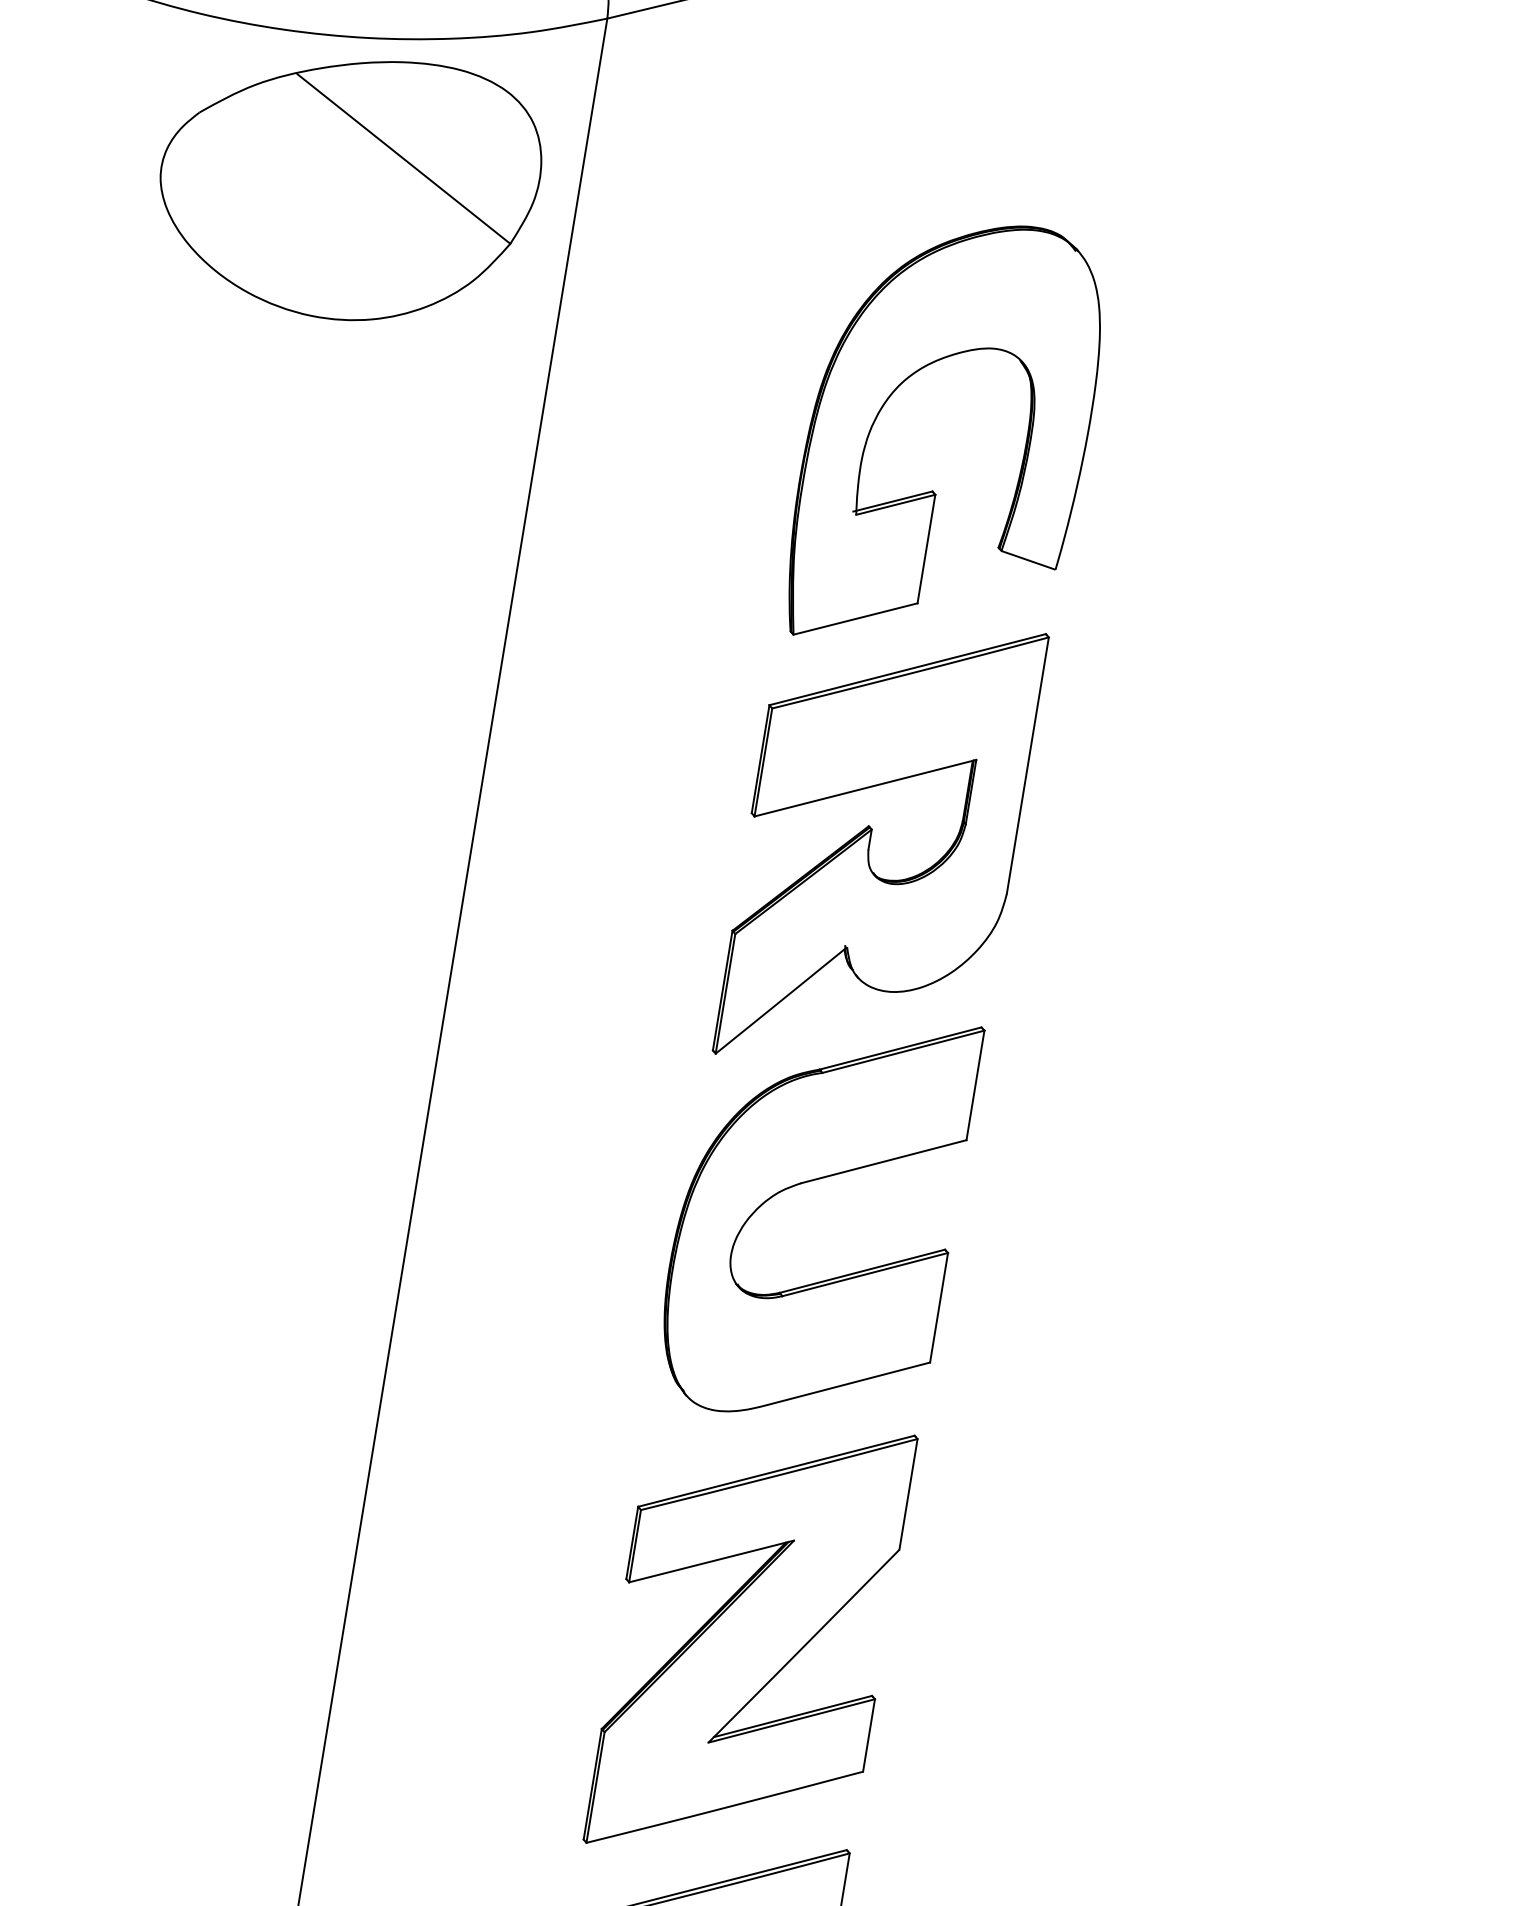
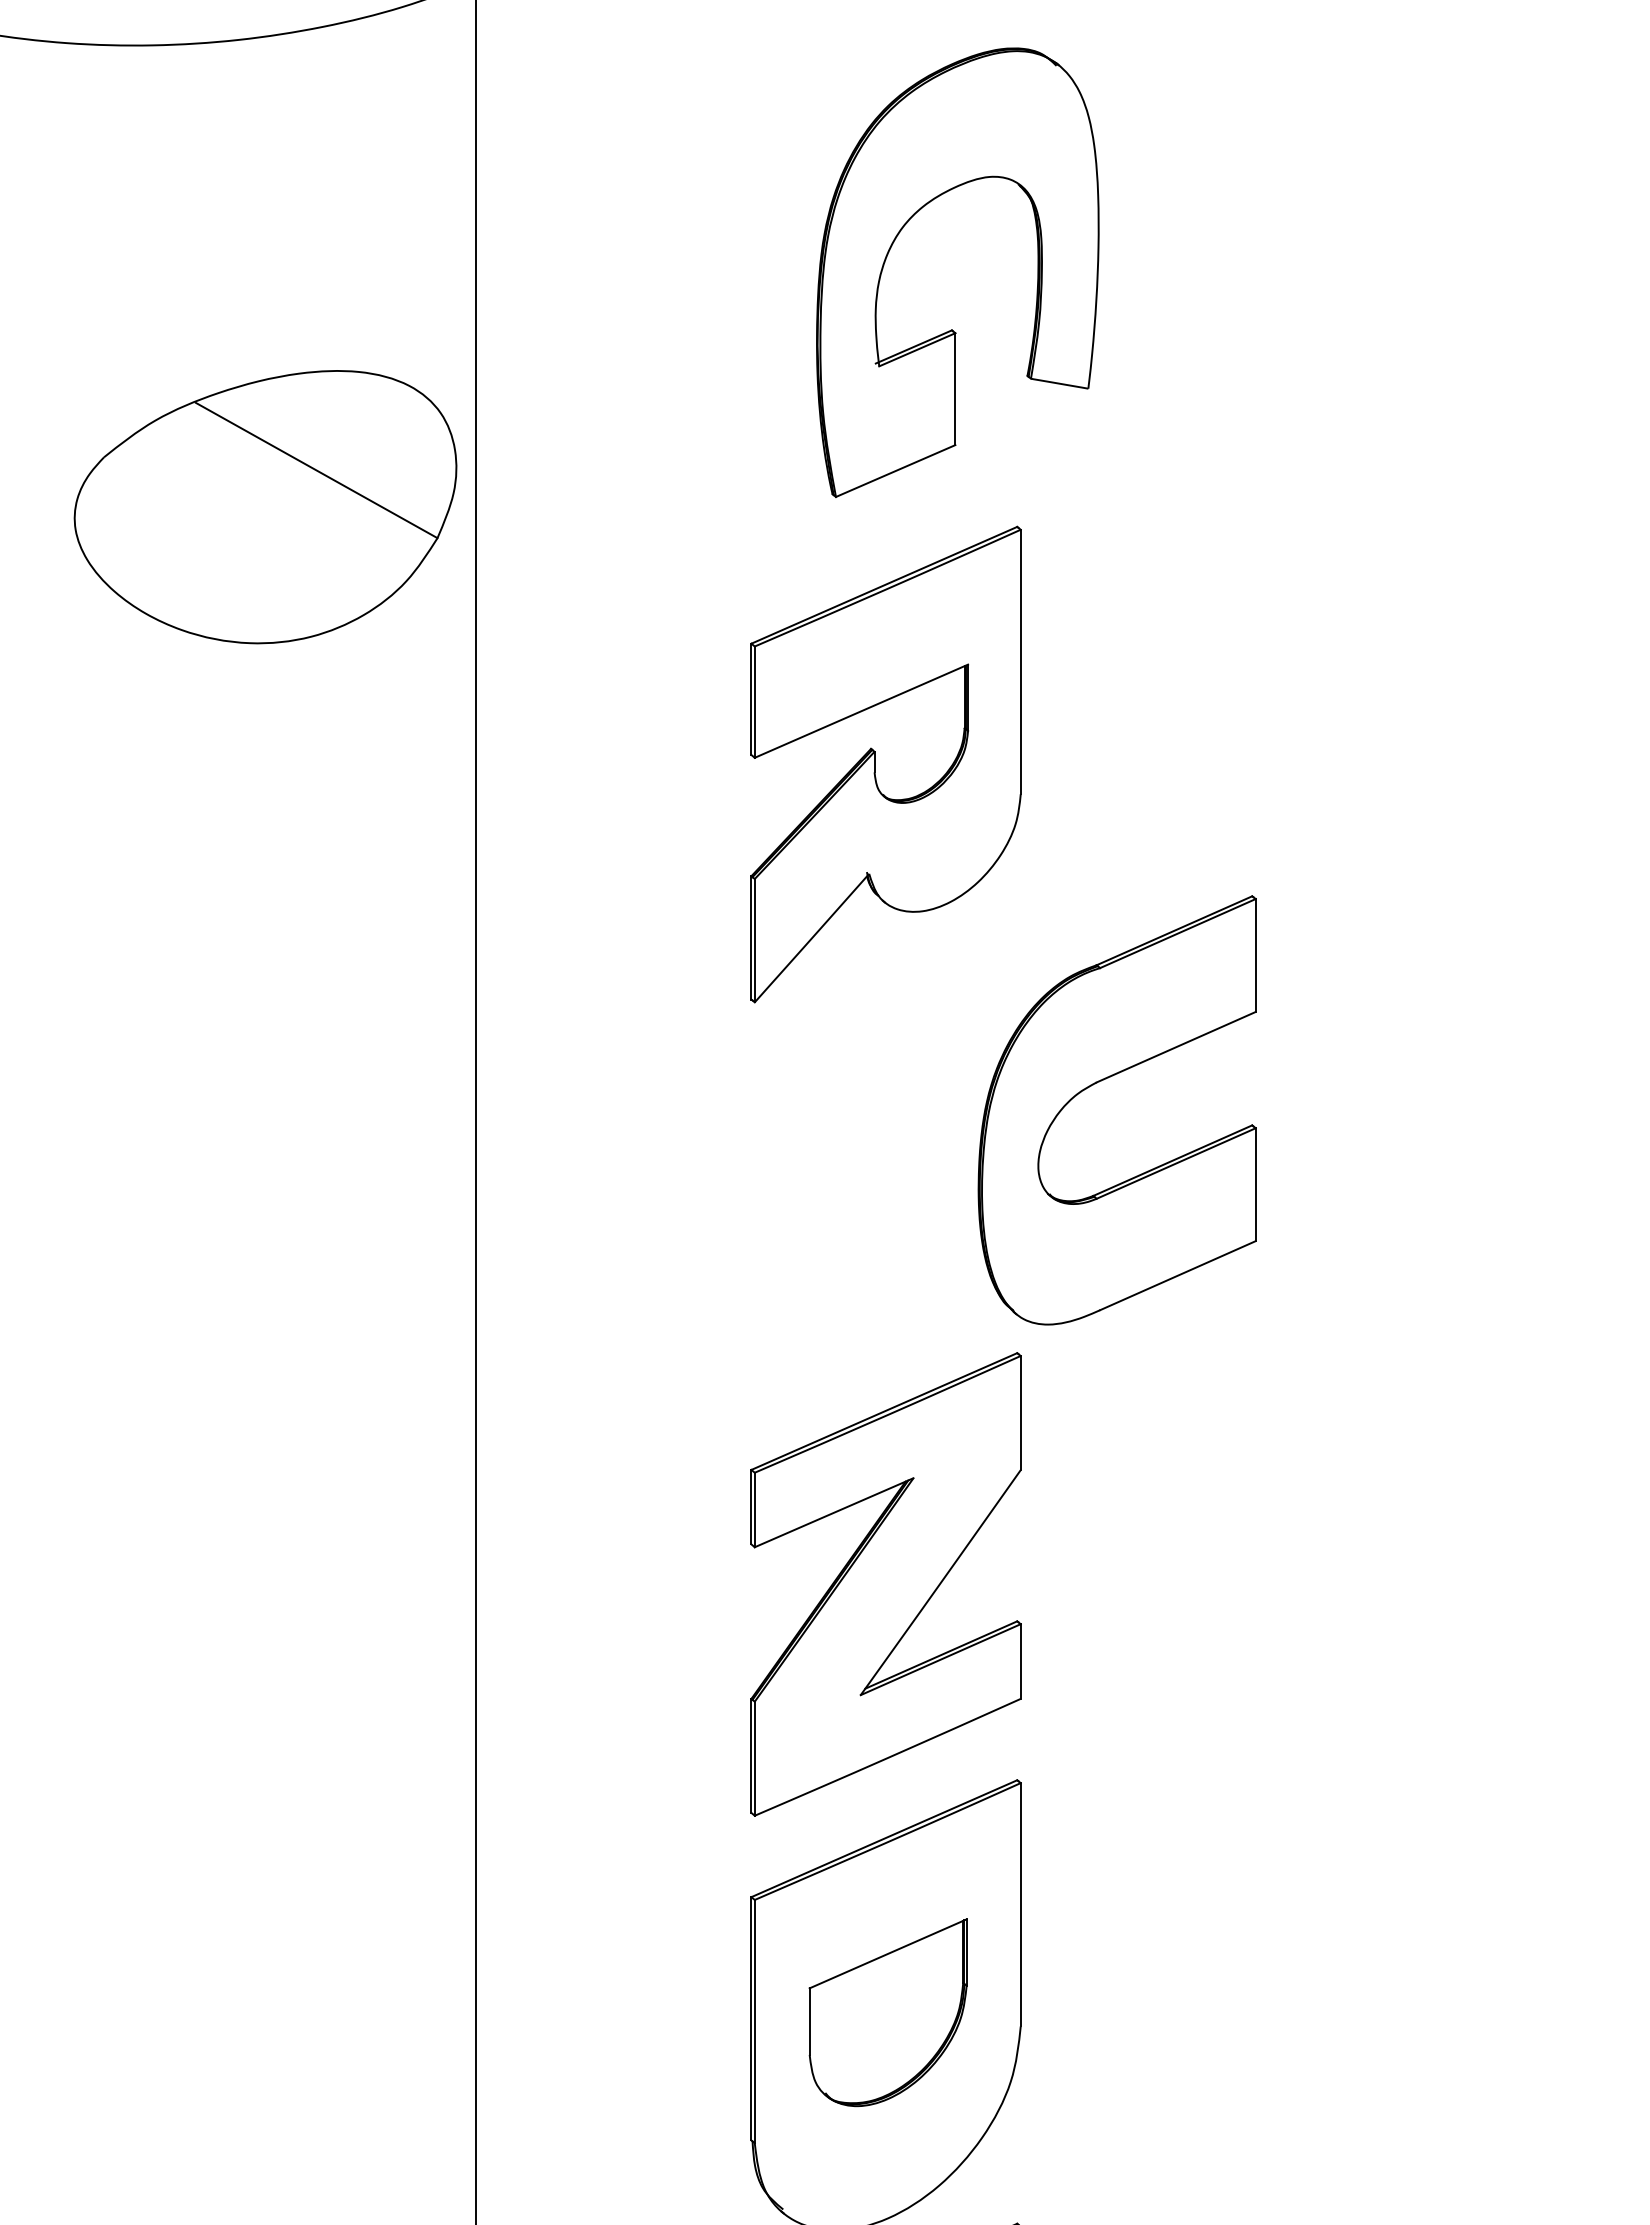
part: (348, 186) -> (265, 507), moved
part: (933, 490) -> (952, 329), moved
part: (810, 1182) -> (1106, 1079), moved

